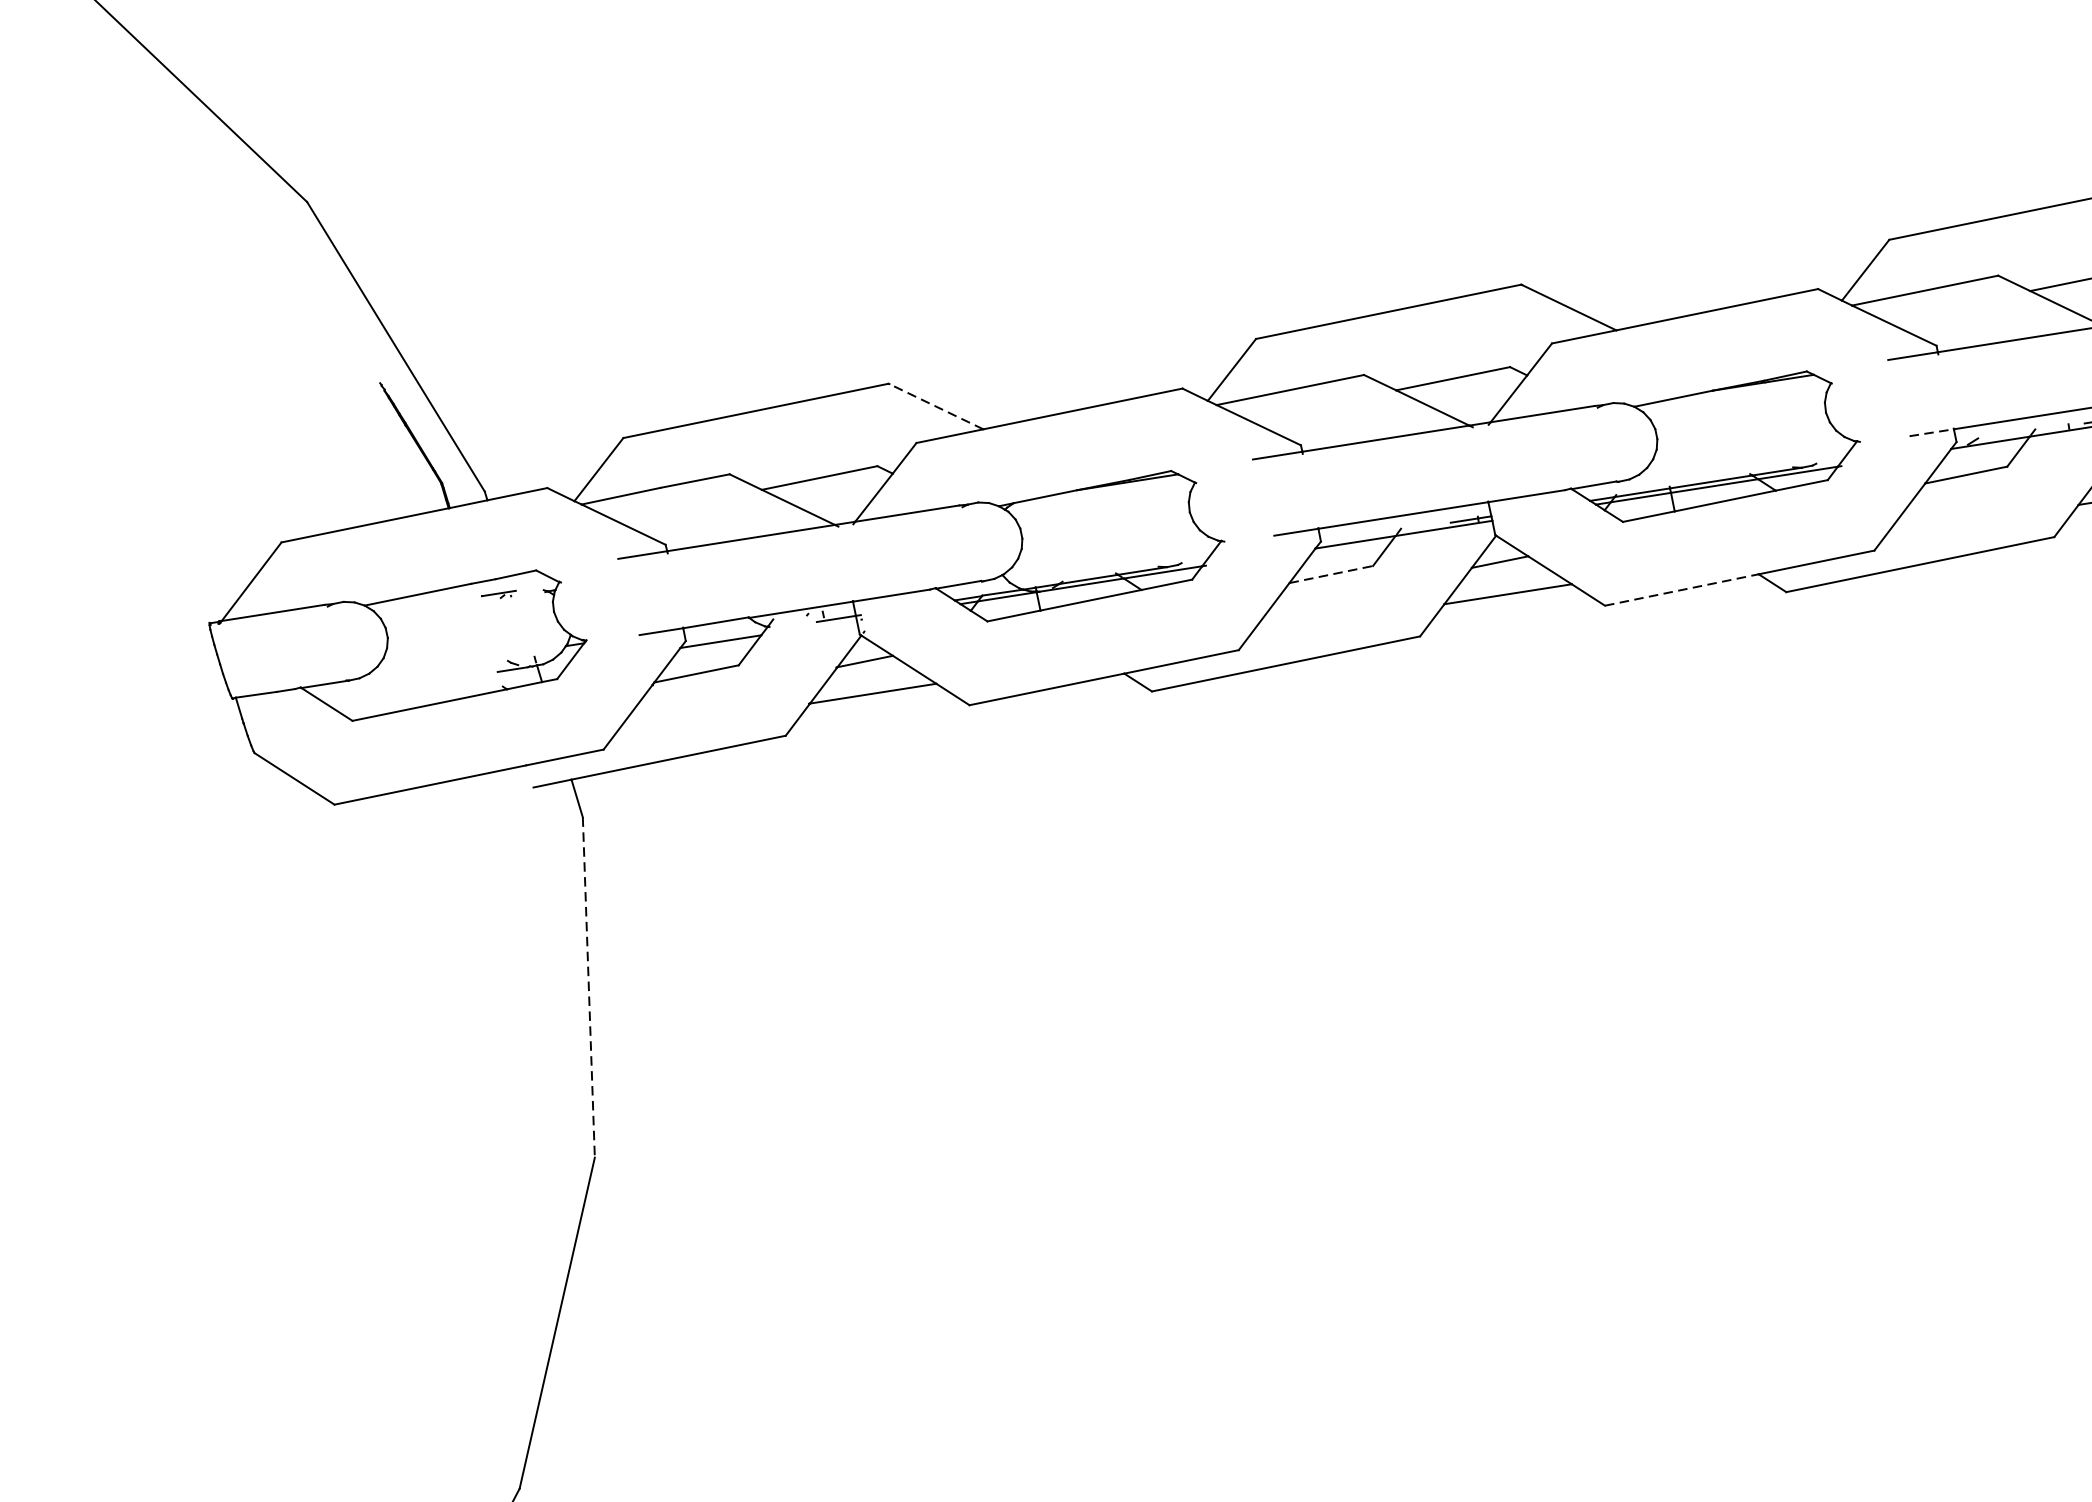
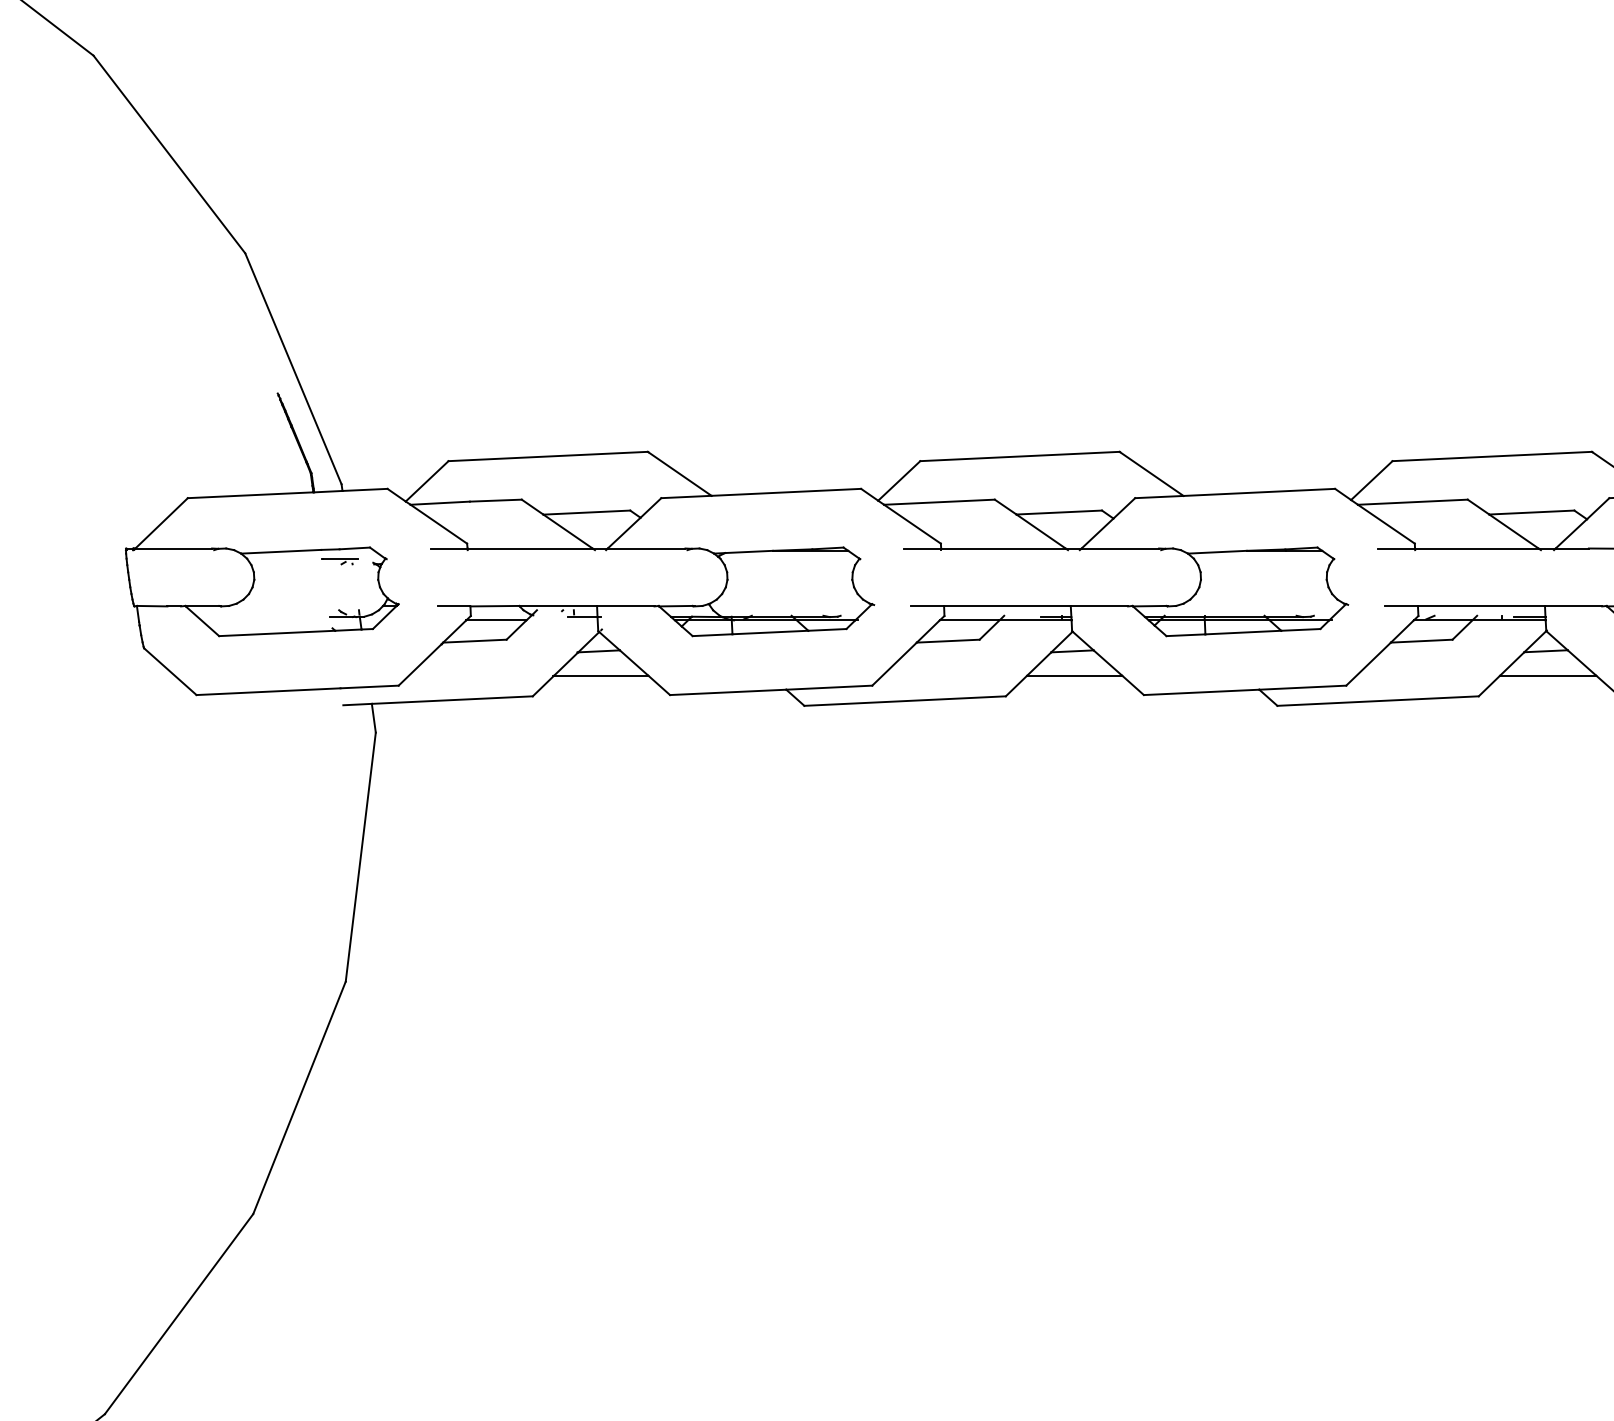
line: (935, 406) -> (679, 473), dashed -> solid
line: (1931, 432) -> (1401, 606), dashed -> solid
line: (1331, 574) -> (948, 641), dashed -> solid
line: (1681, 590) -> (1201, 692), dashed -> solid
part: (498, 595) -> (339, 561), size x1.43
line: (588, 988) -> (360, 857), dashed -> solid

